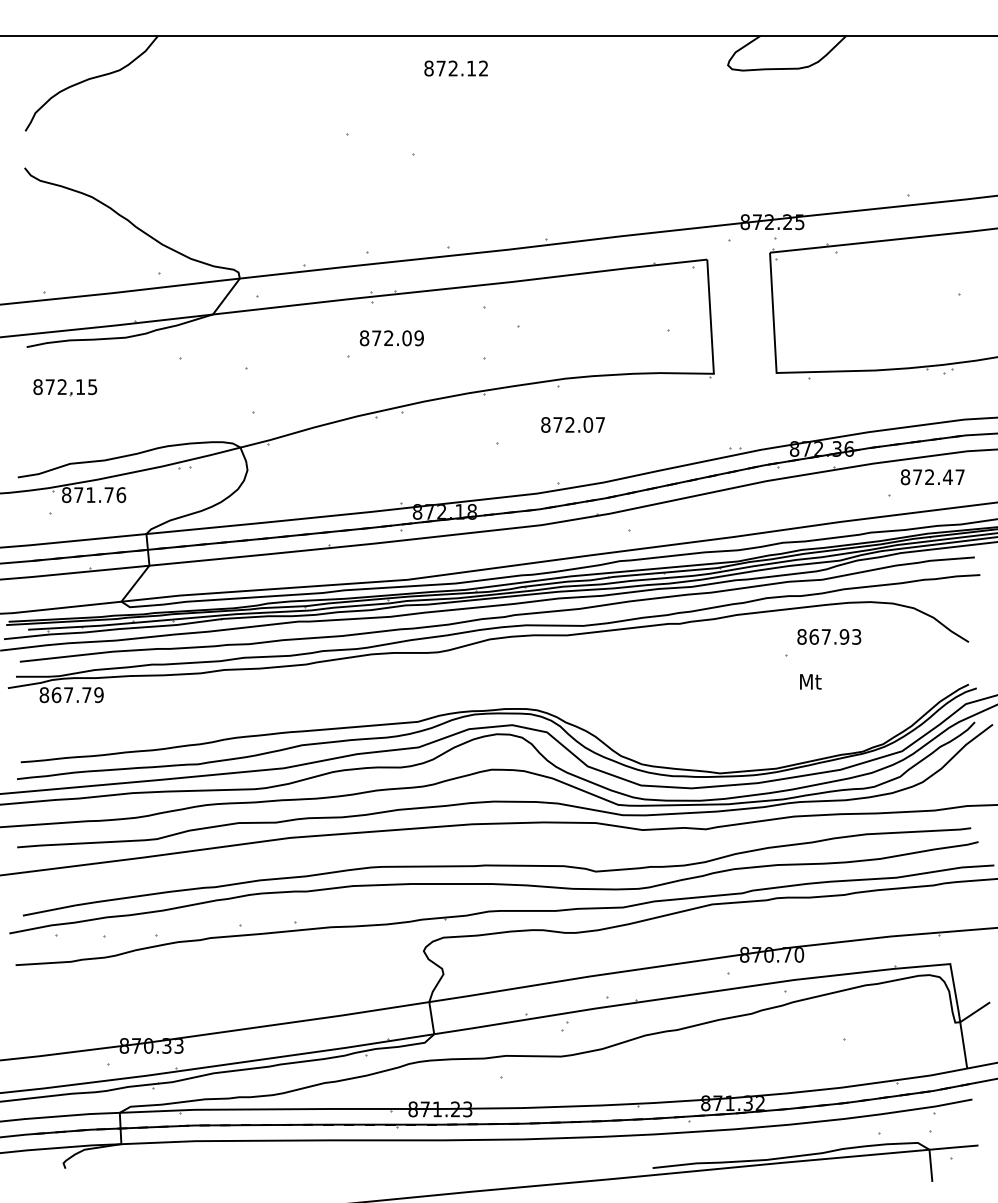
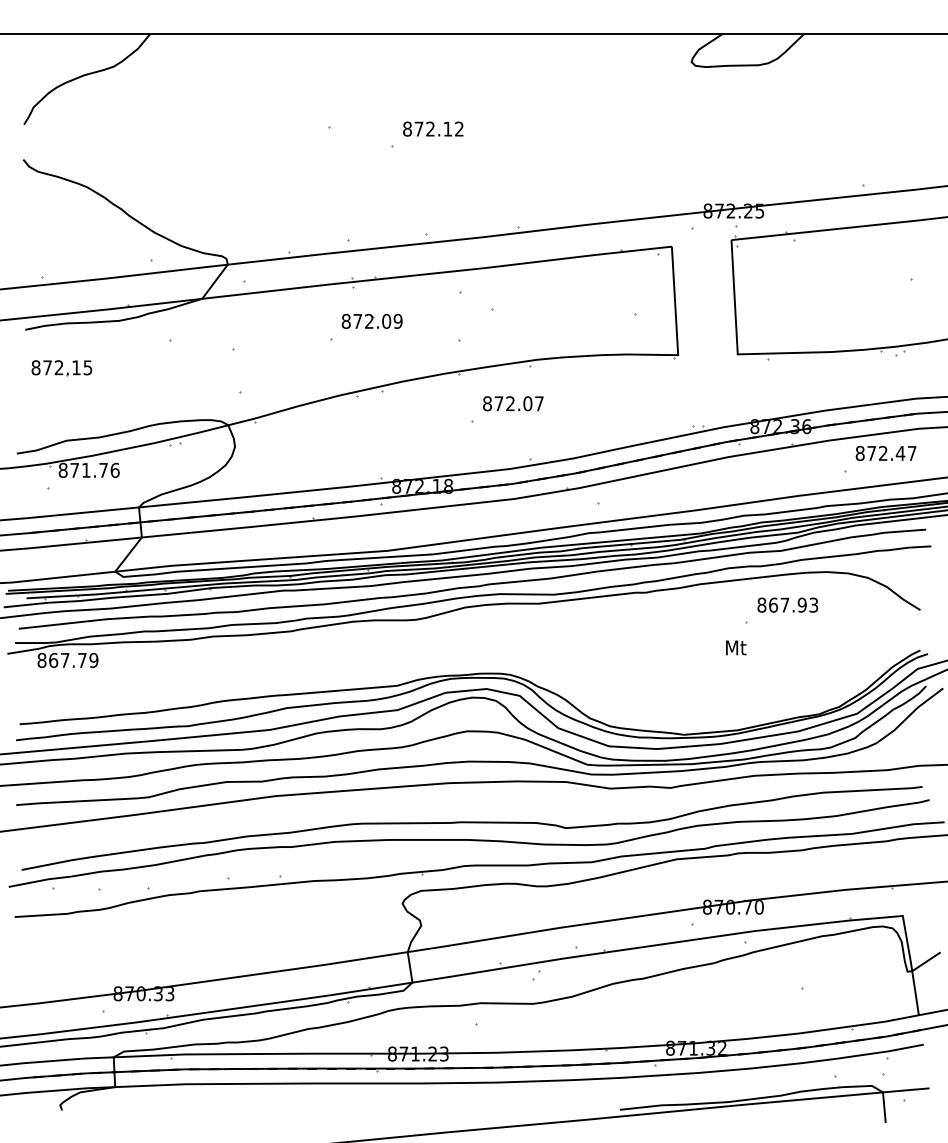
text: (456, 67) -> (433, 128), moved
text: (573, 424) -> (513, 403), moved
text: (811, 681) -> (736, 647), moved

